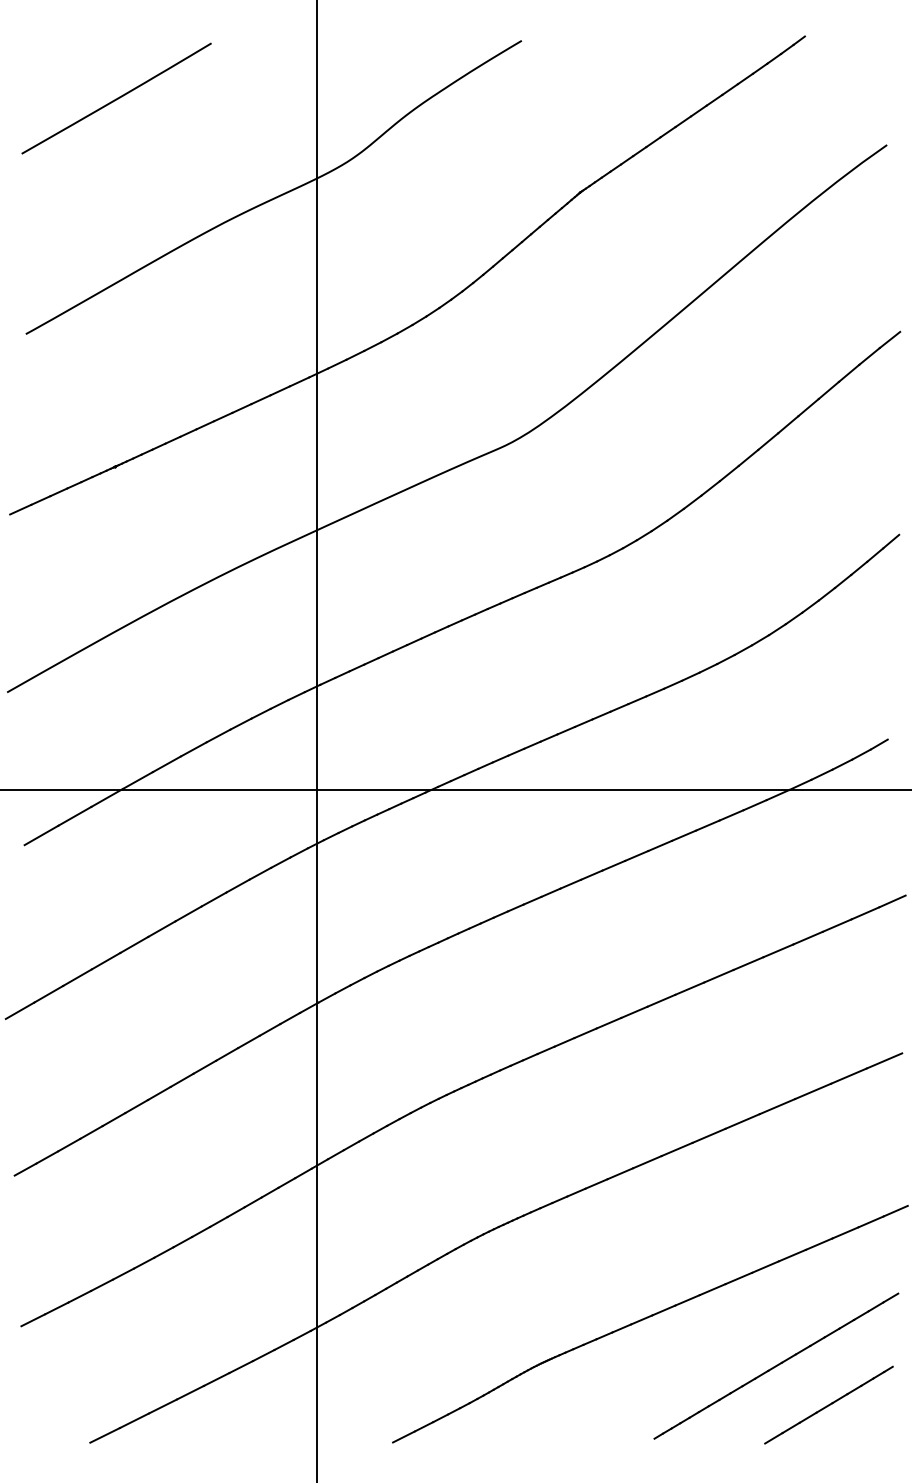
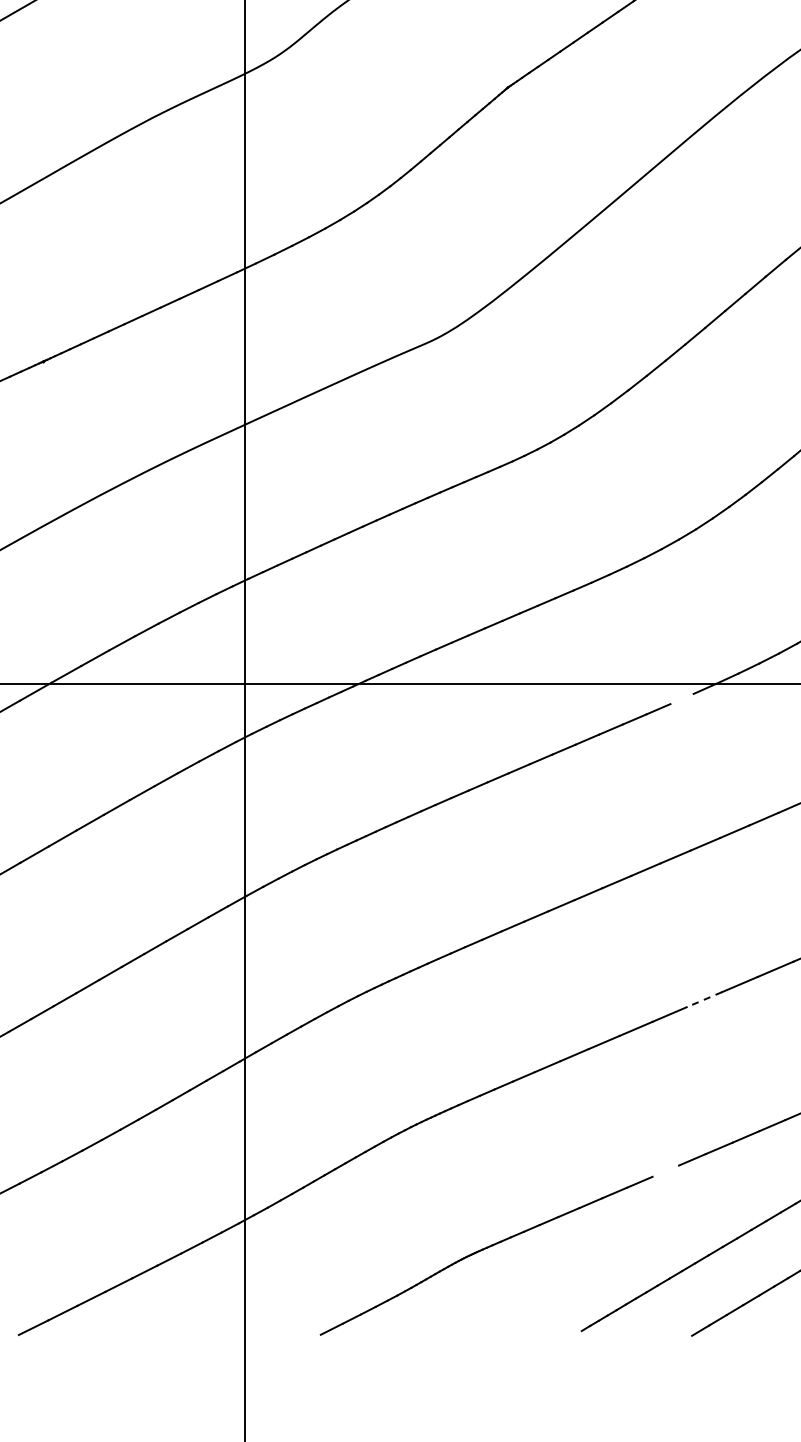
line: (754, 805) -> (681, 699), removed
line: (777, 1106) -> (704, 999), solid -> dashed
line: (738, 1278) -> (665, 1171), removed

